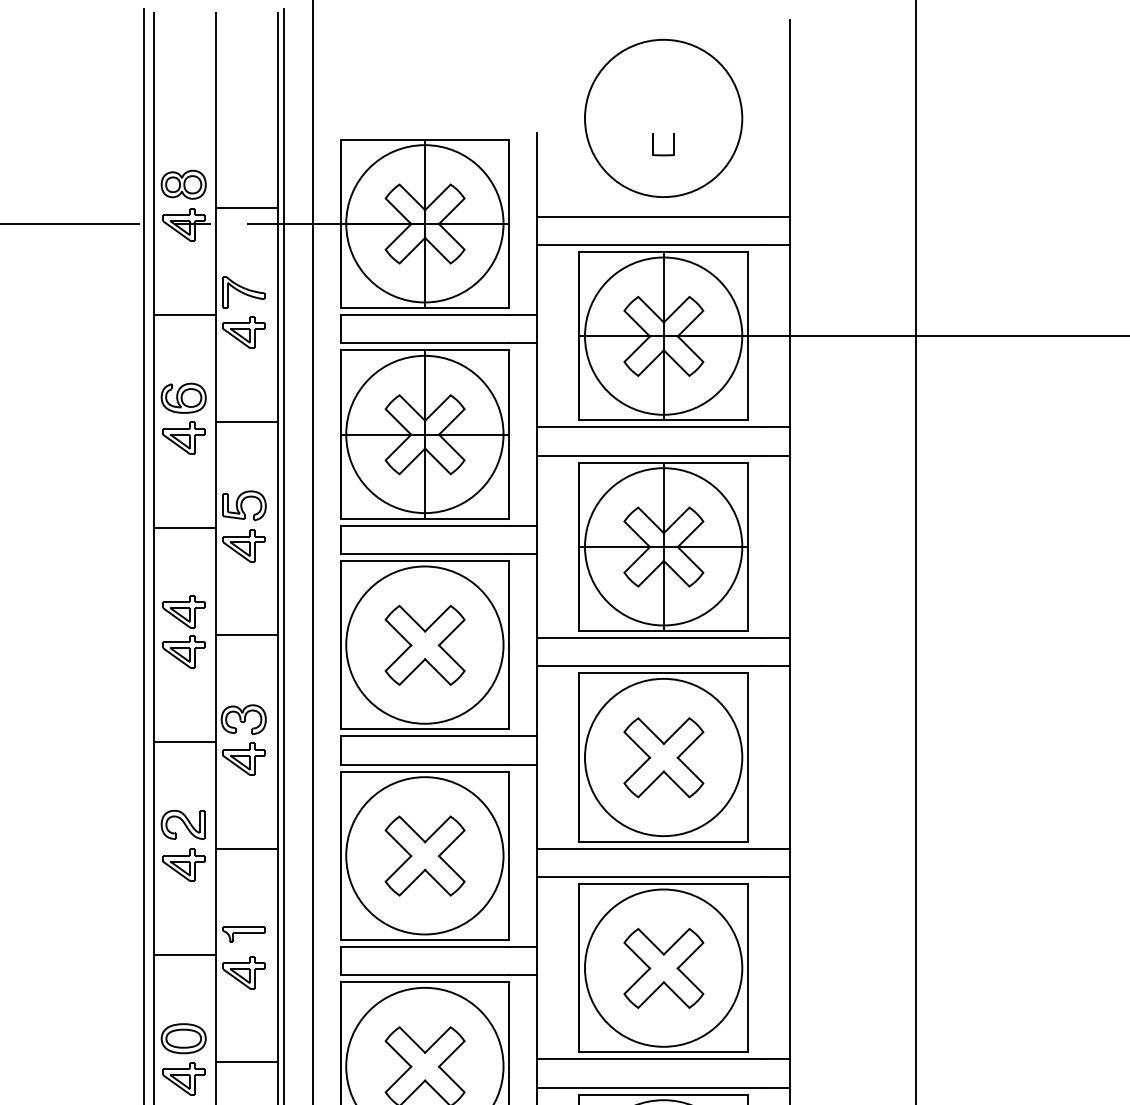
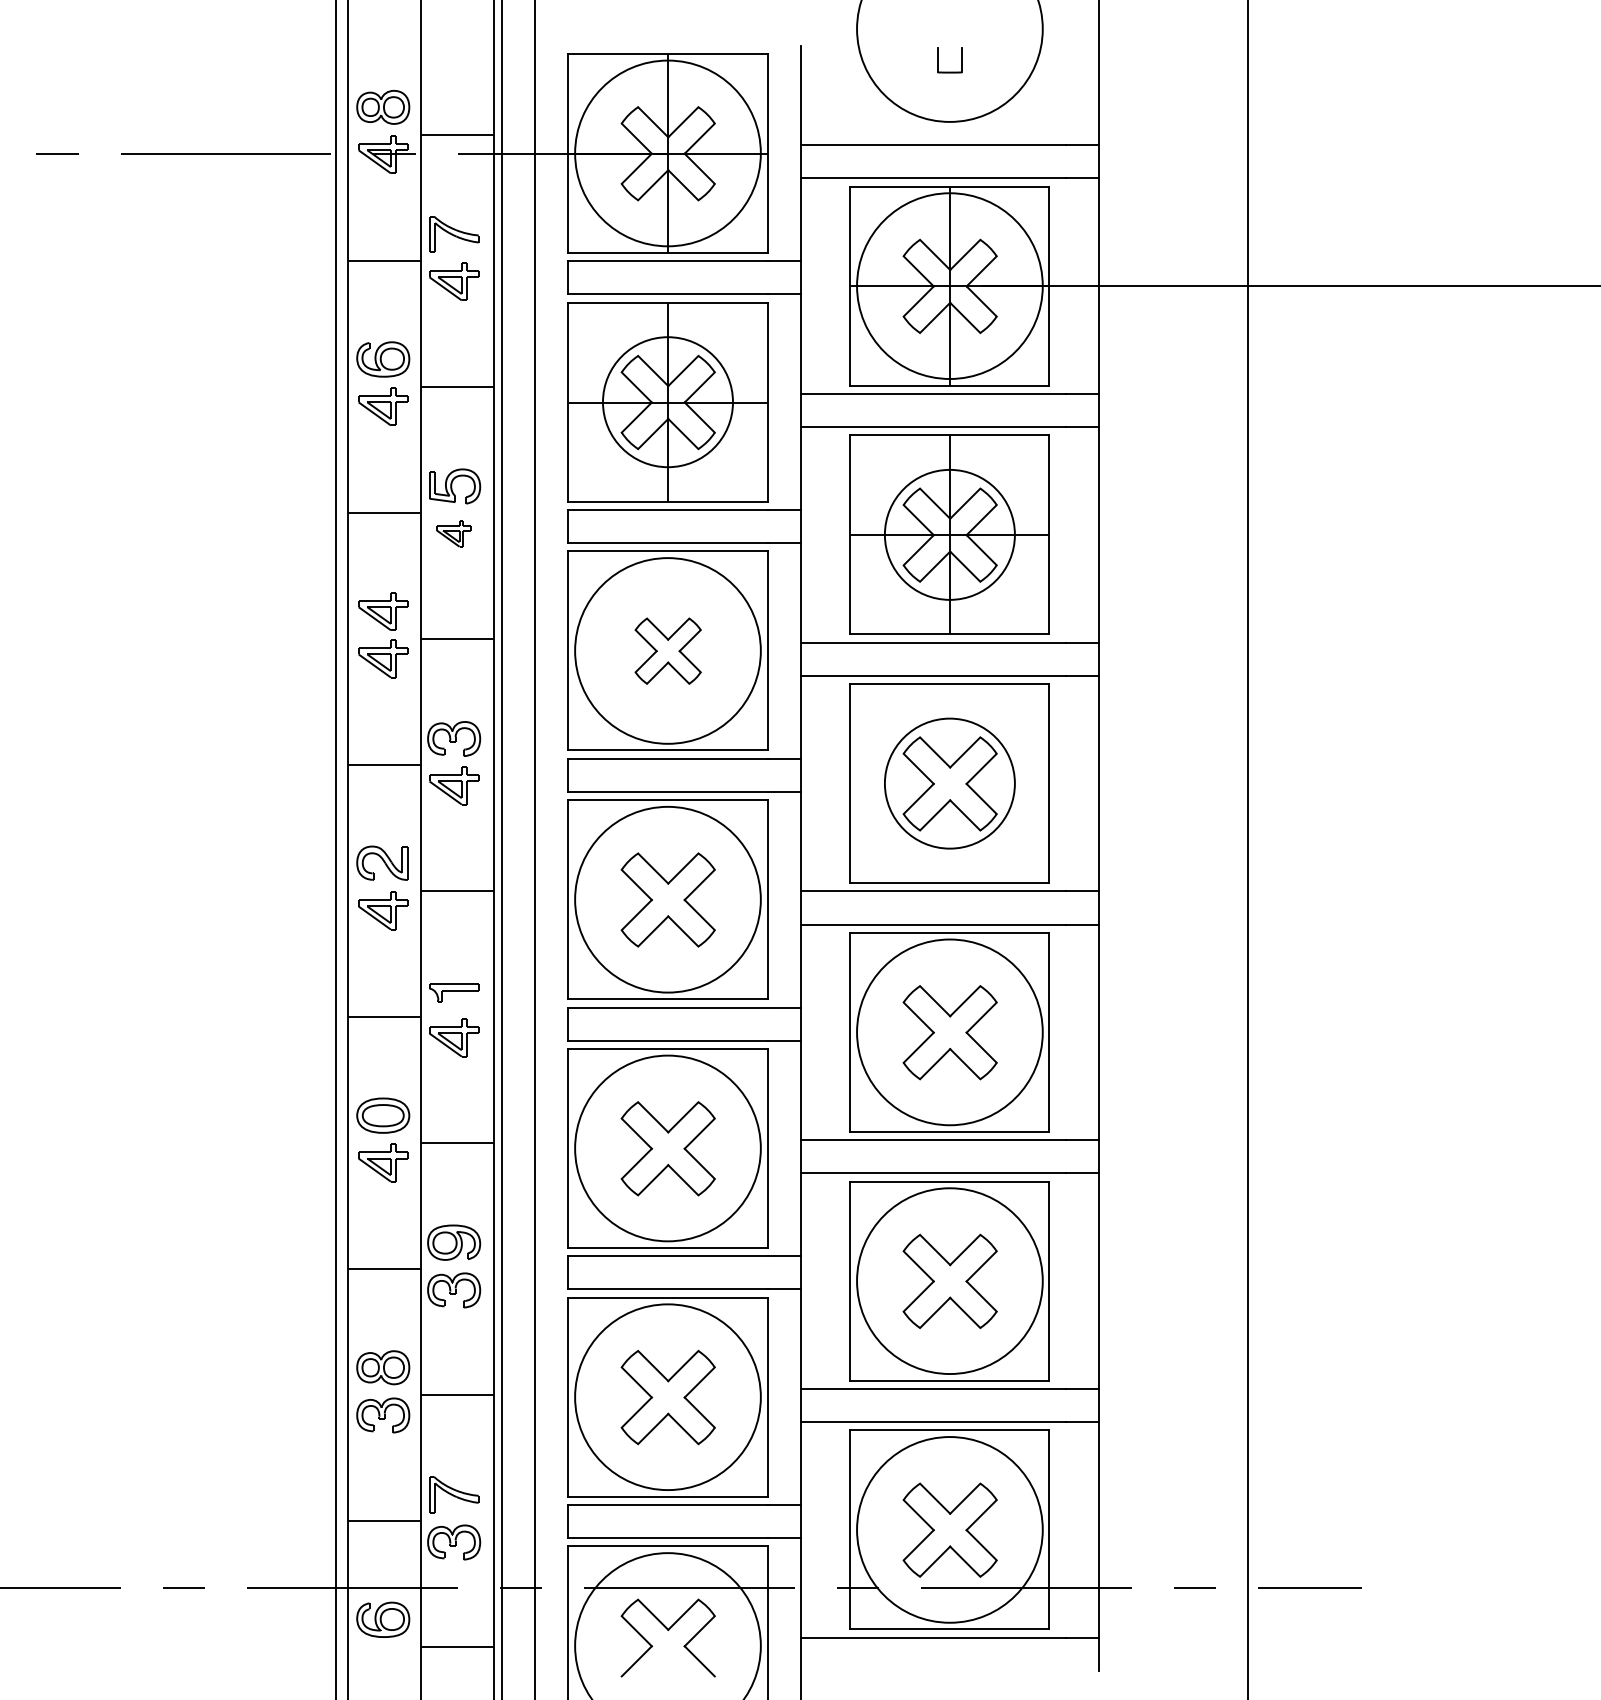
circle: (424, 434) -> (667, 402), size x0.7
part: (244, 545) -> (454, 533), size x0.7
circle: (663, 546) -> (949, 534), size x0.7
part: (424, 644) -> (667, 650), size x0.7
circle: (663, 757) -> (949, 783), size x0.7

